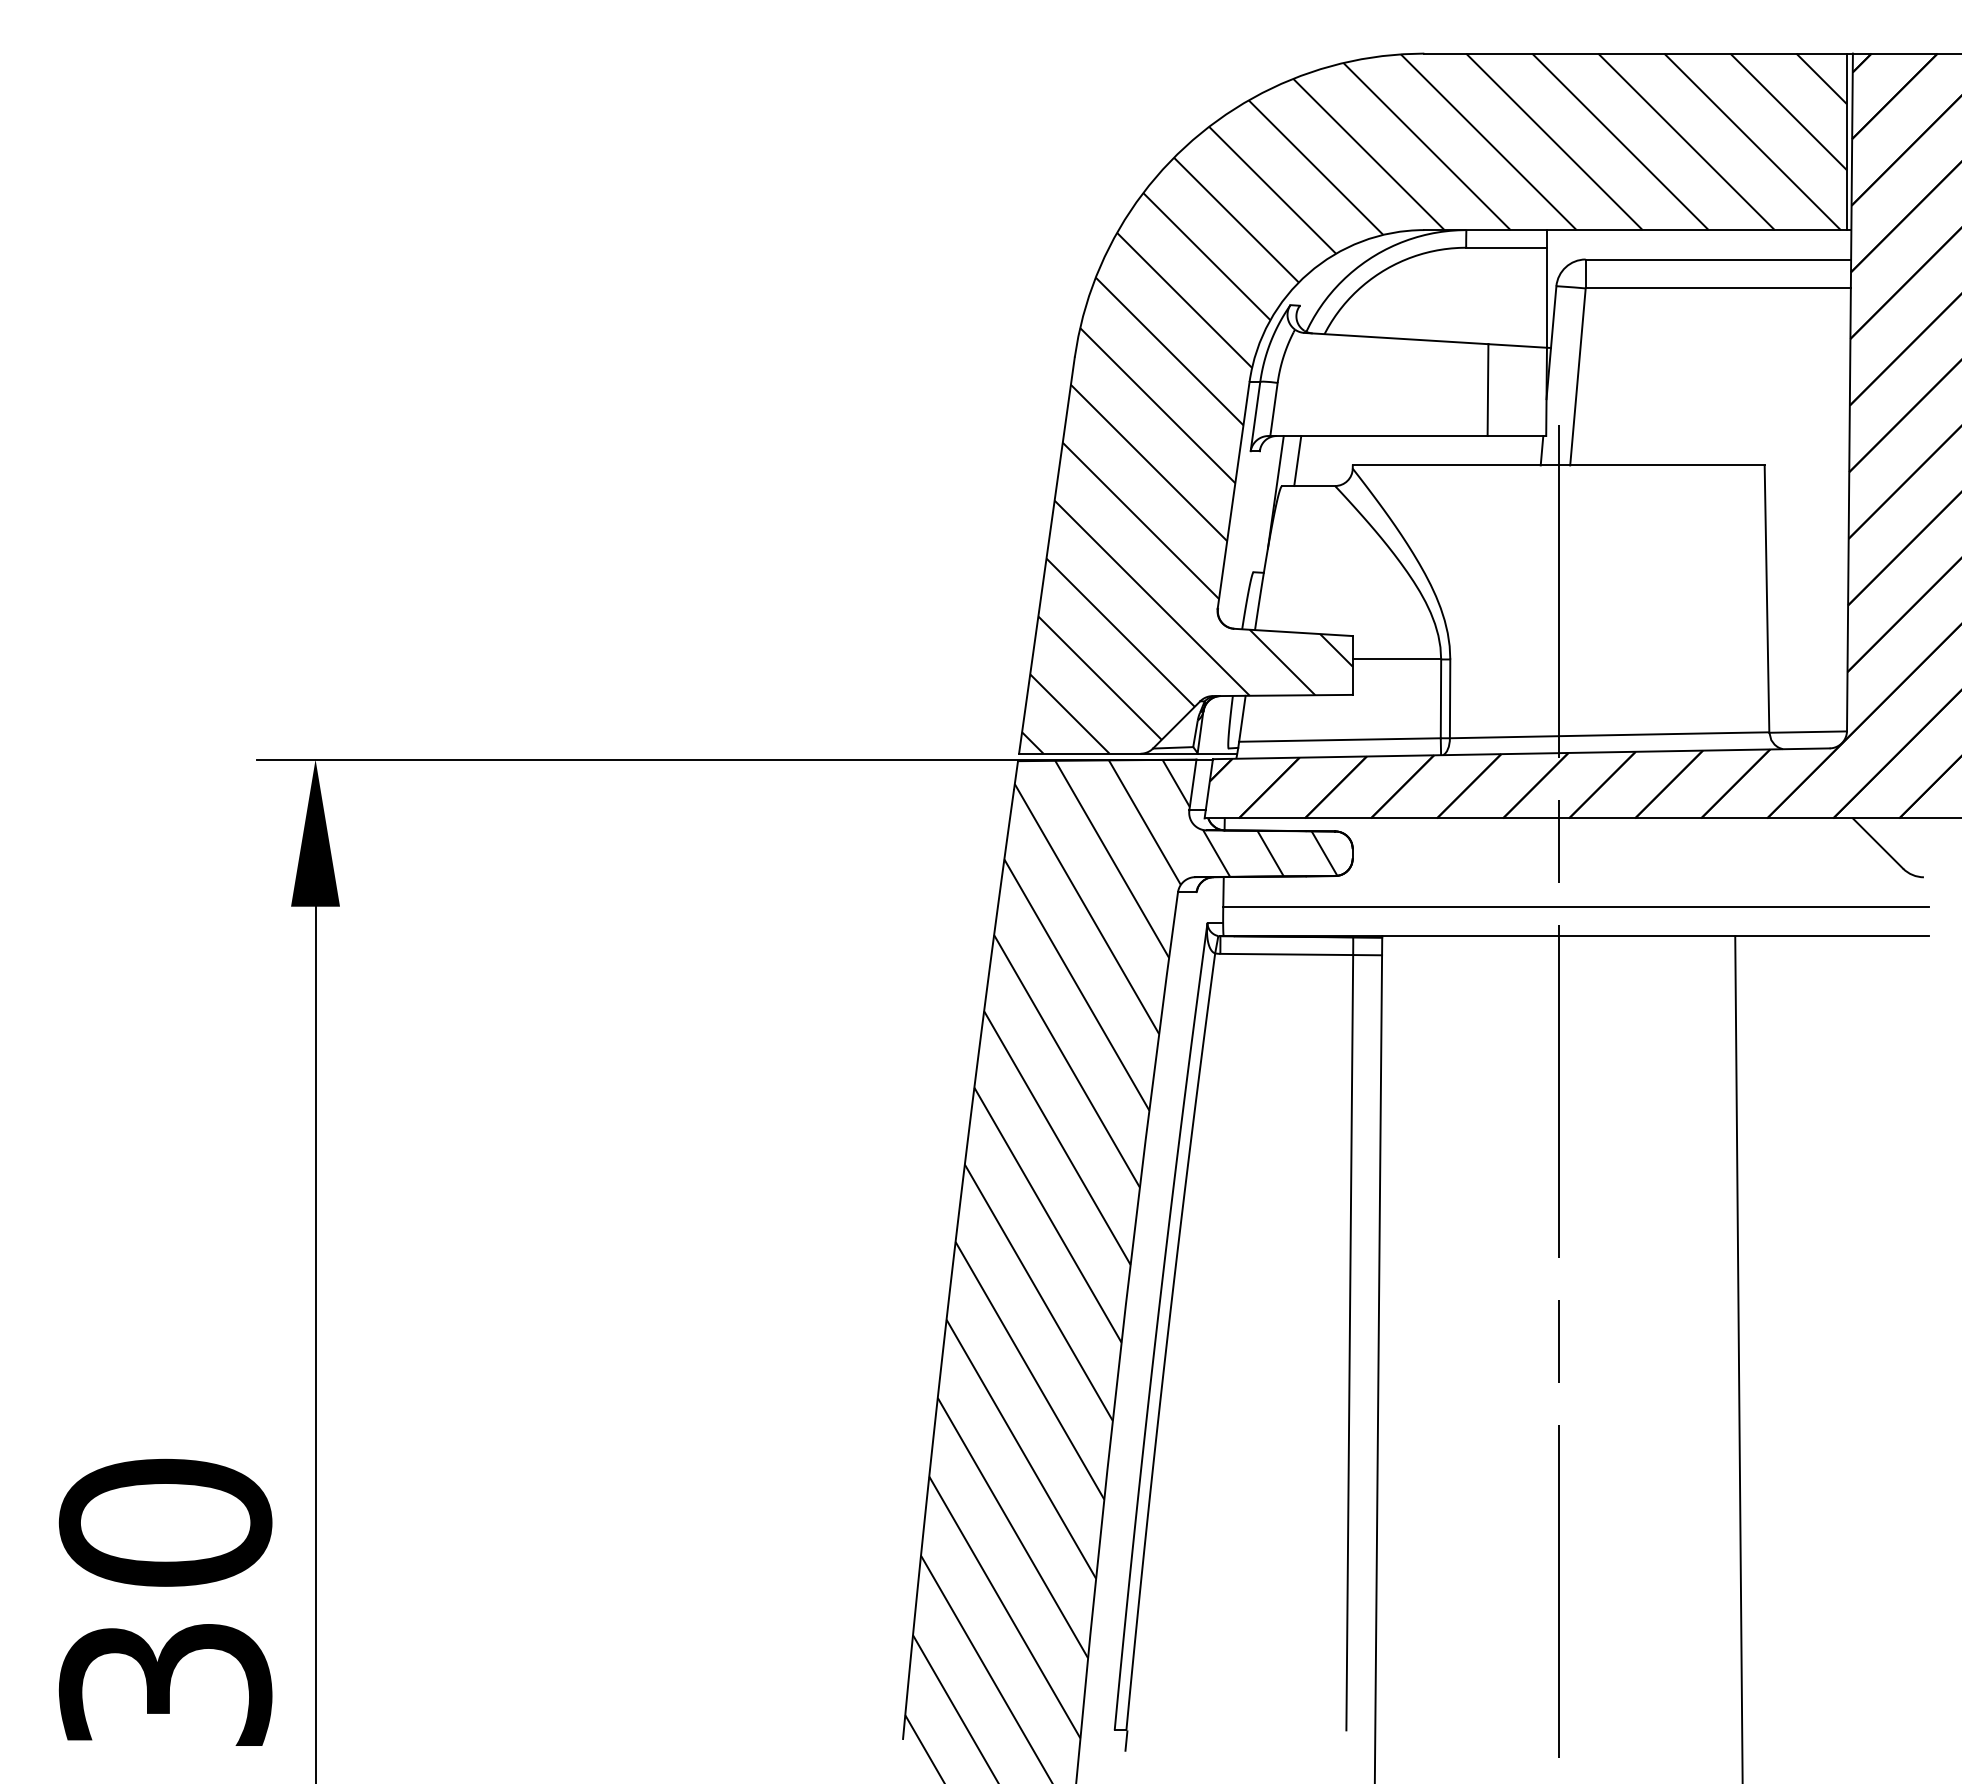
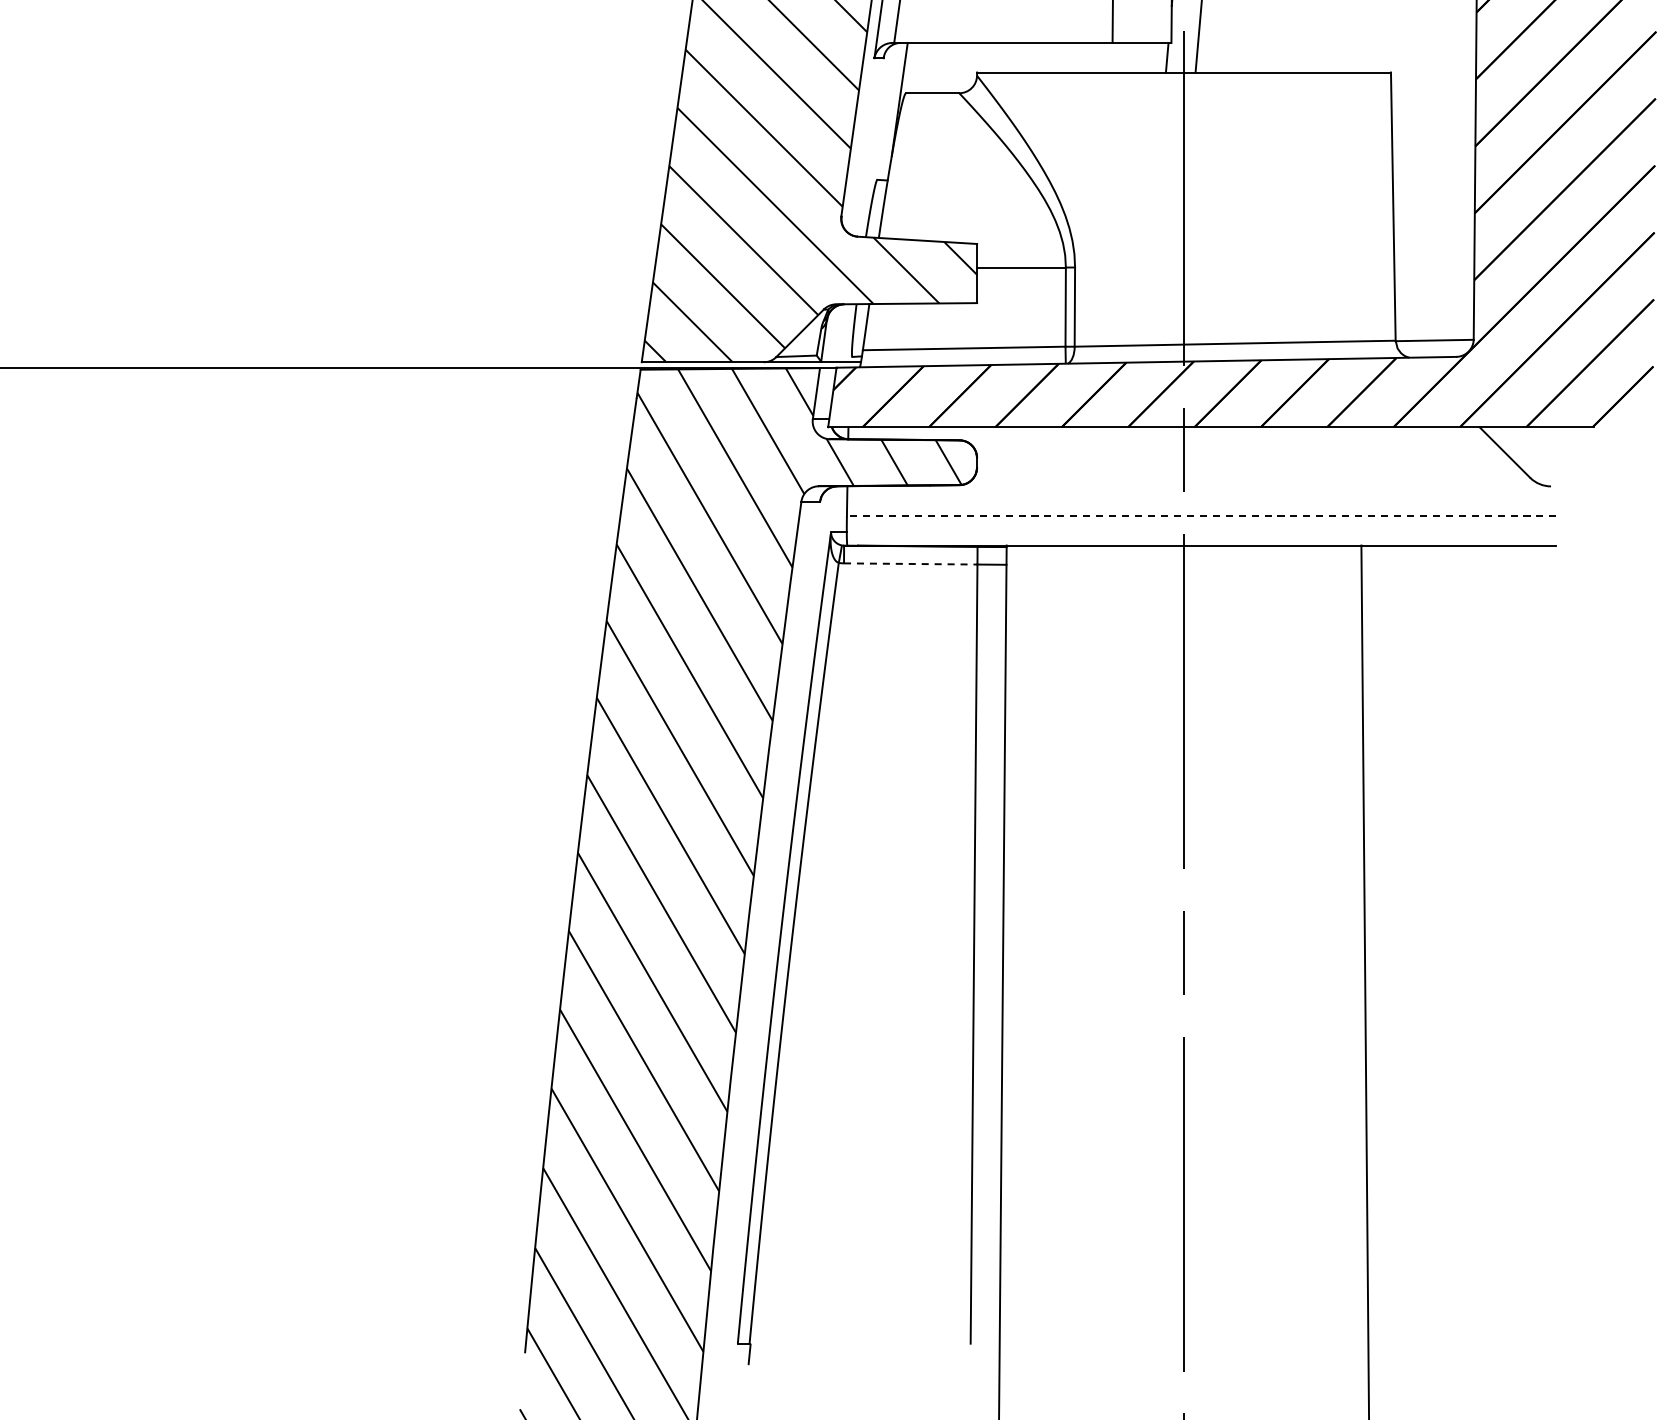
line: (1297, 461) -> (921, 68), removed
line: (1575, 906) -> (1200, 515), solid -> dashed
line: (1287, 954) -> (911, 563), solid -> dashed

